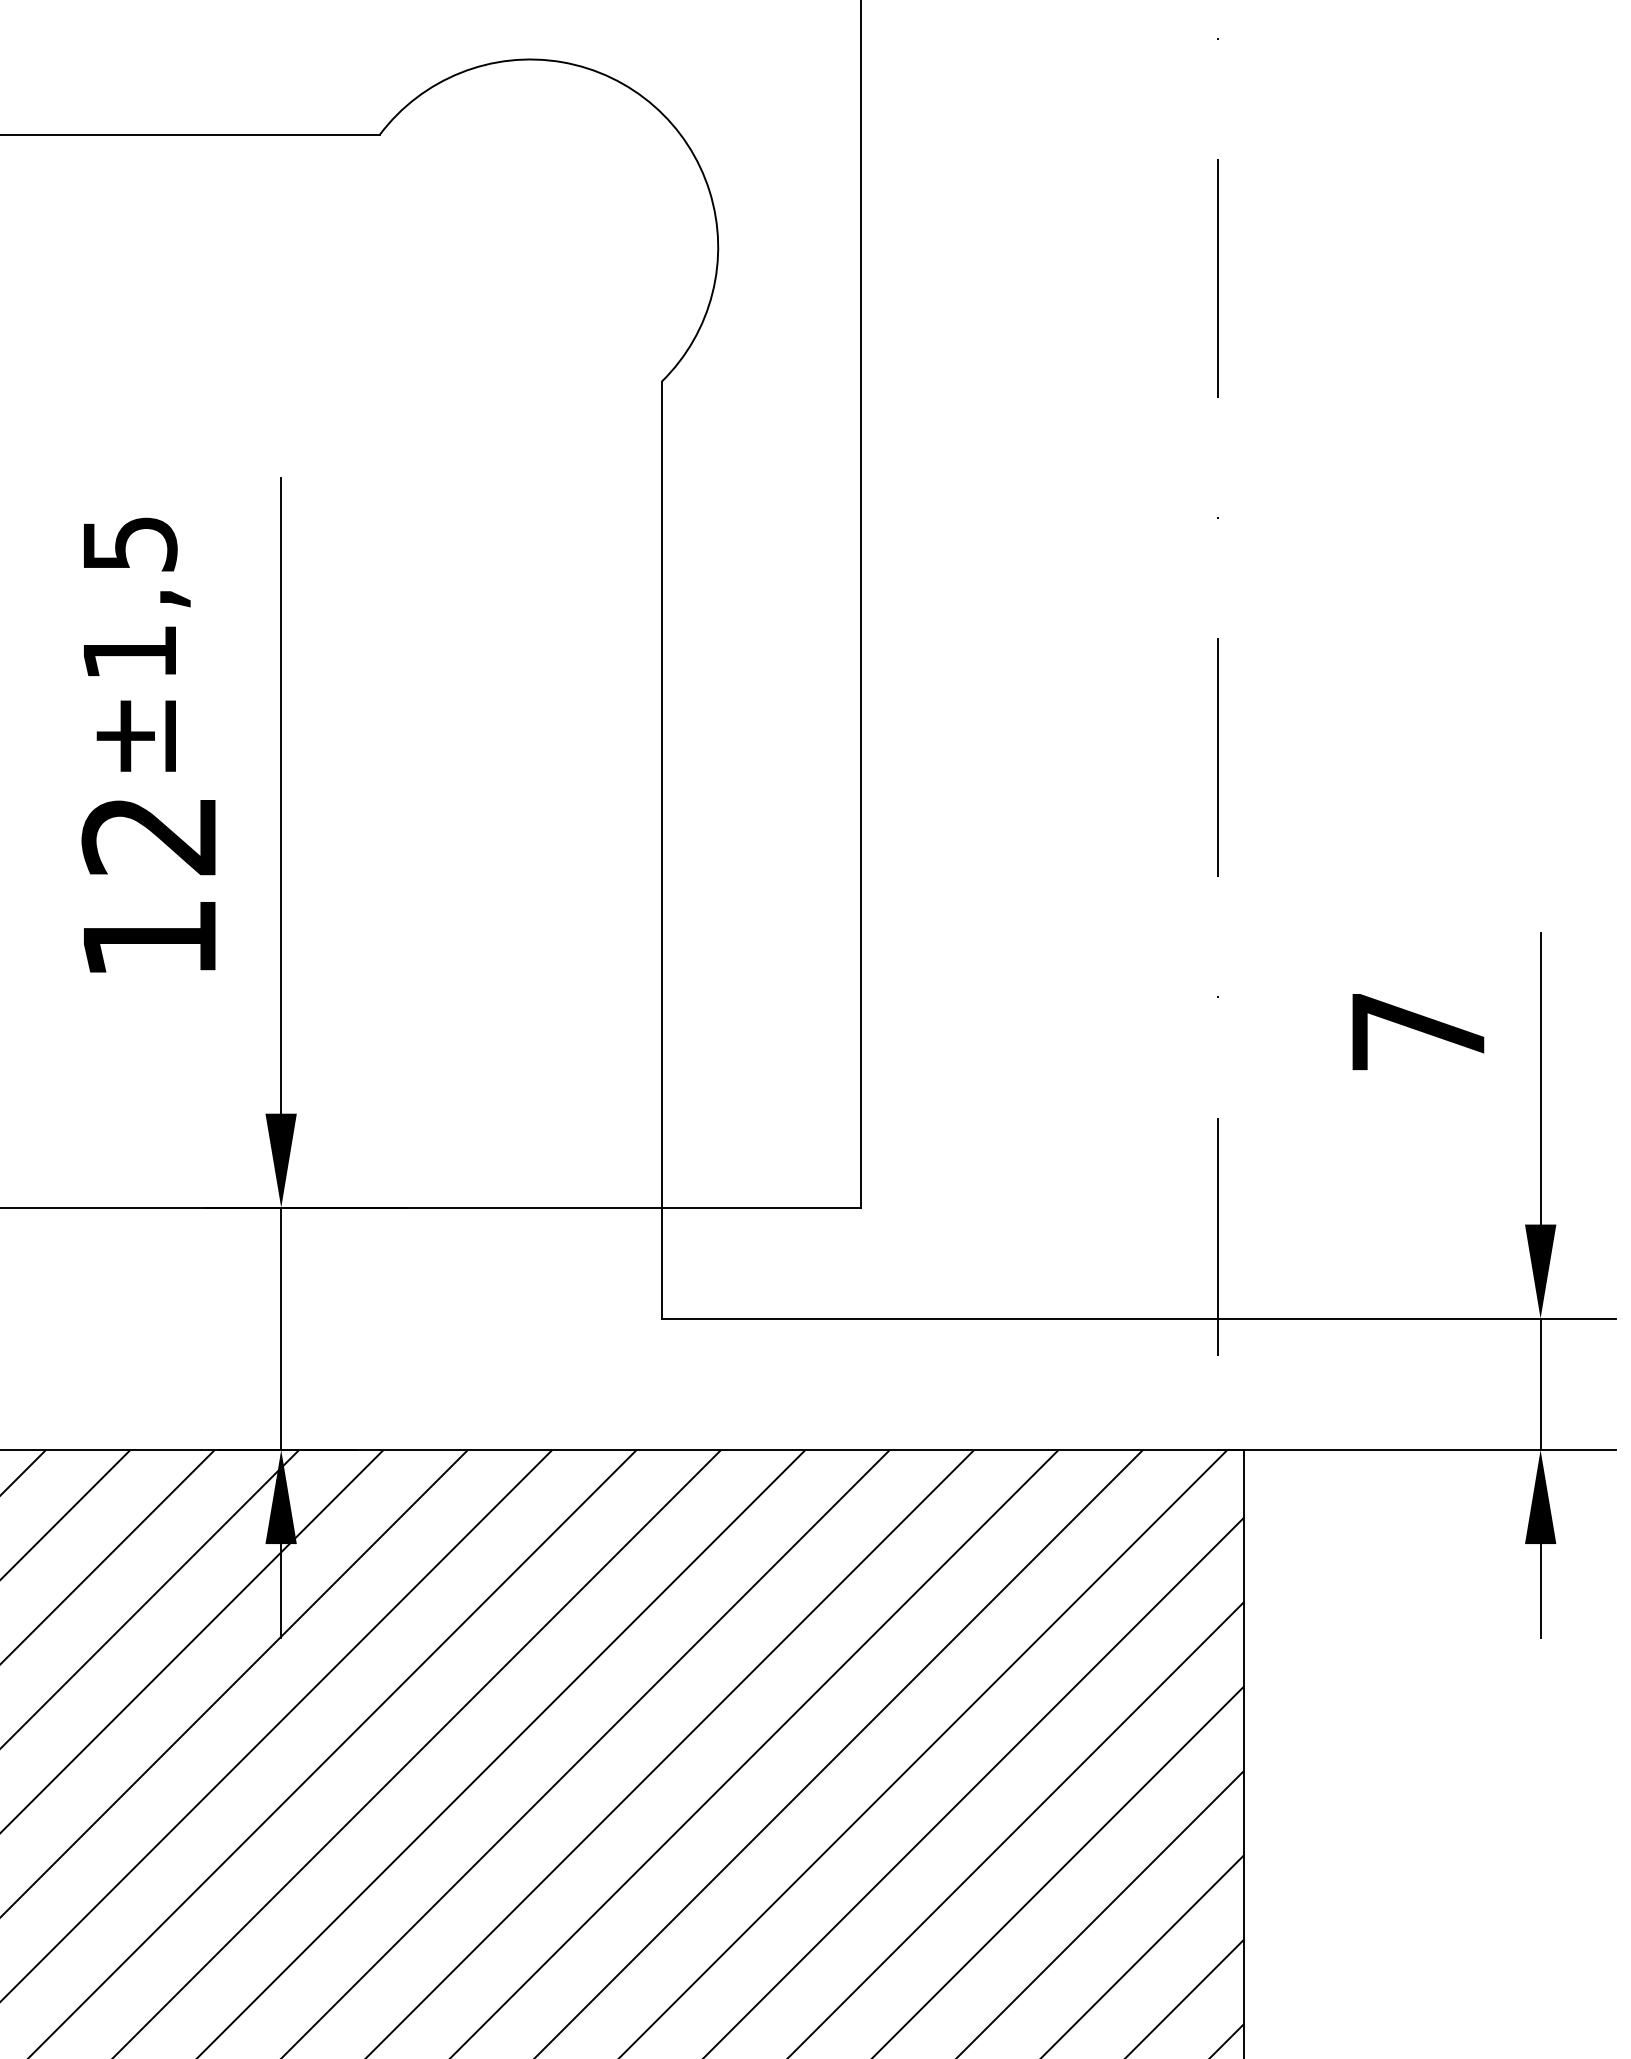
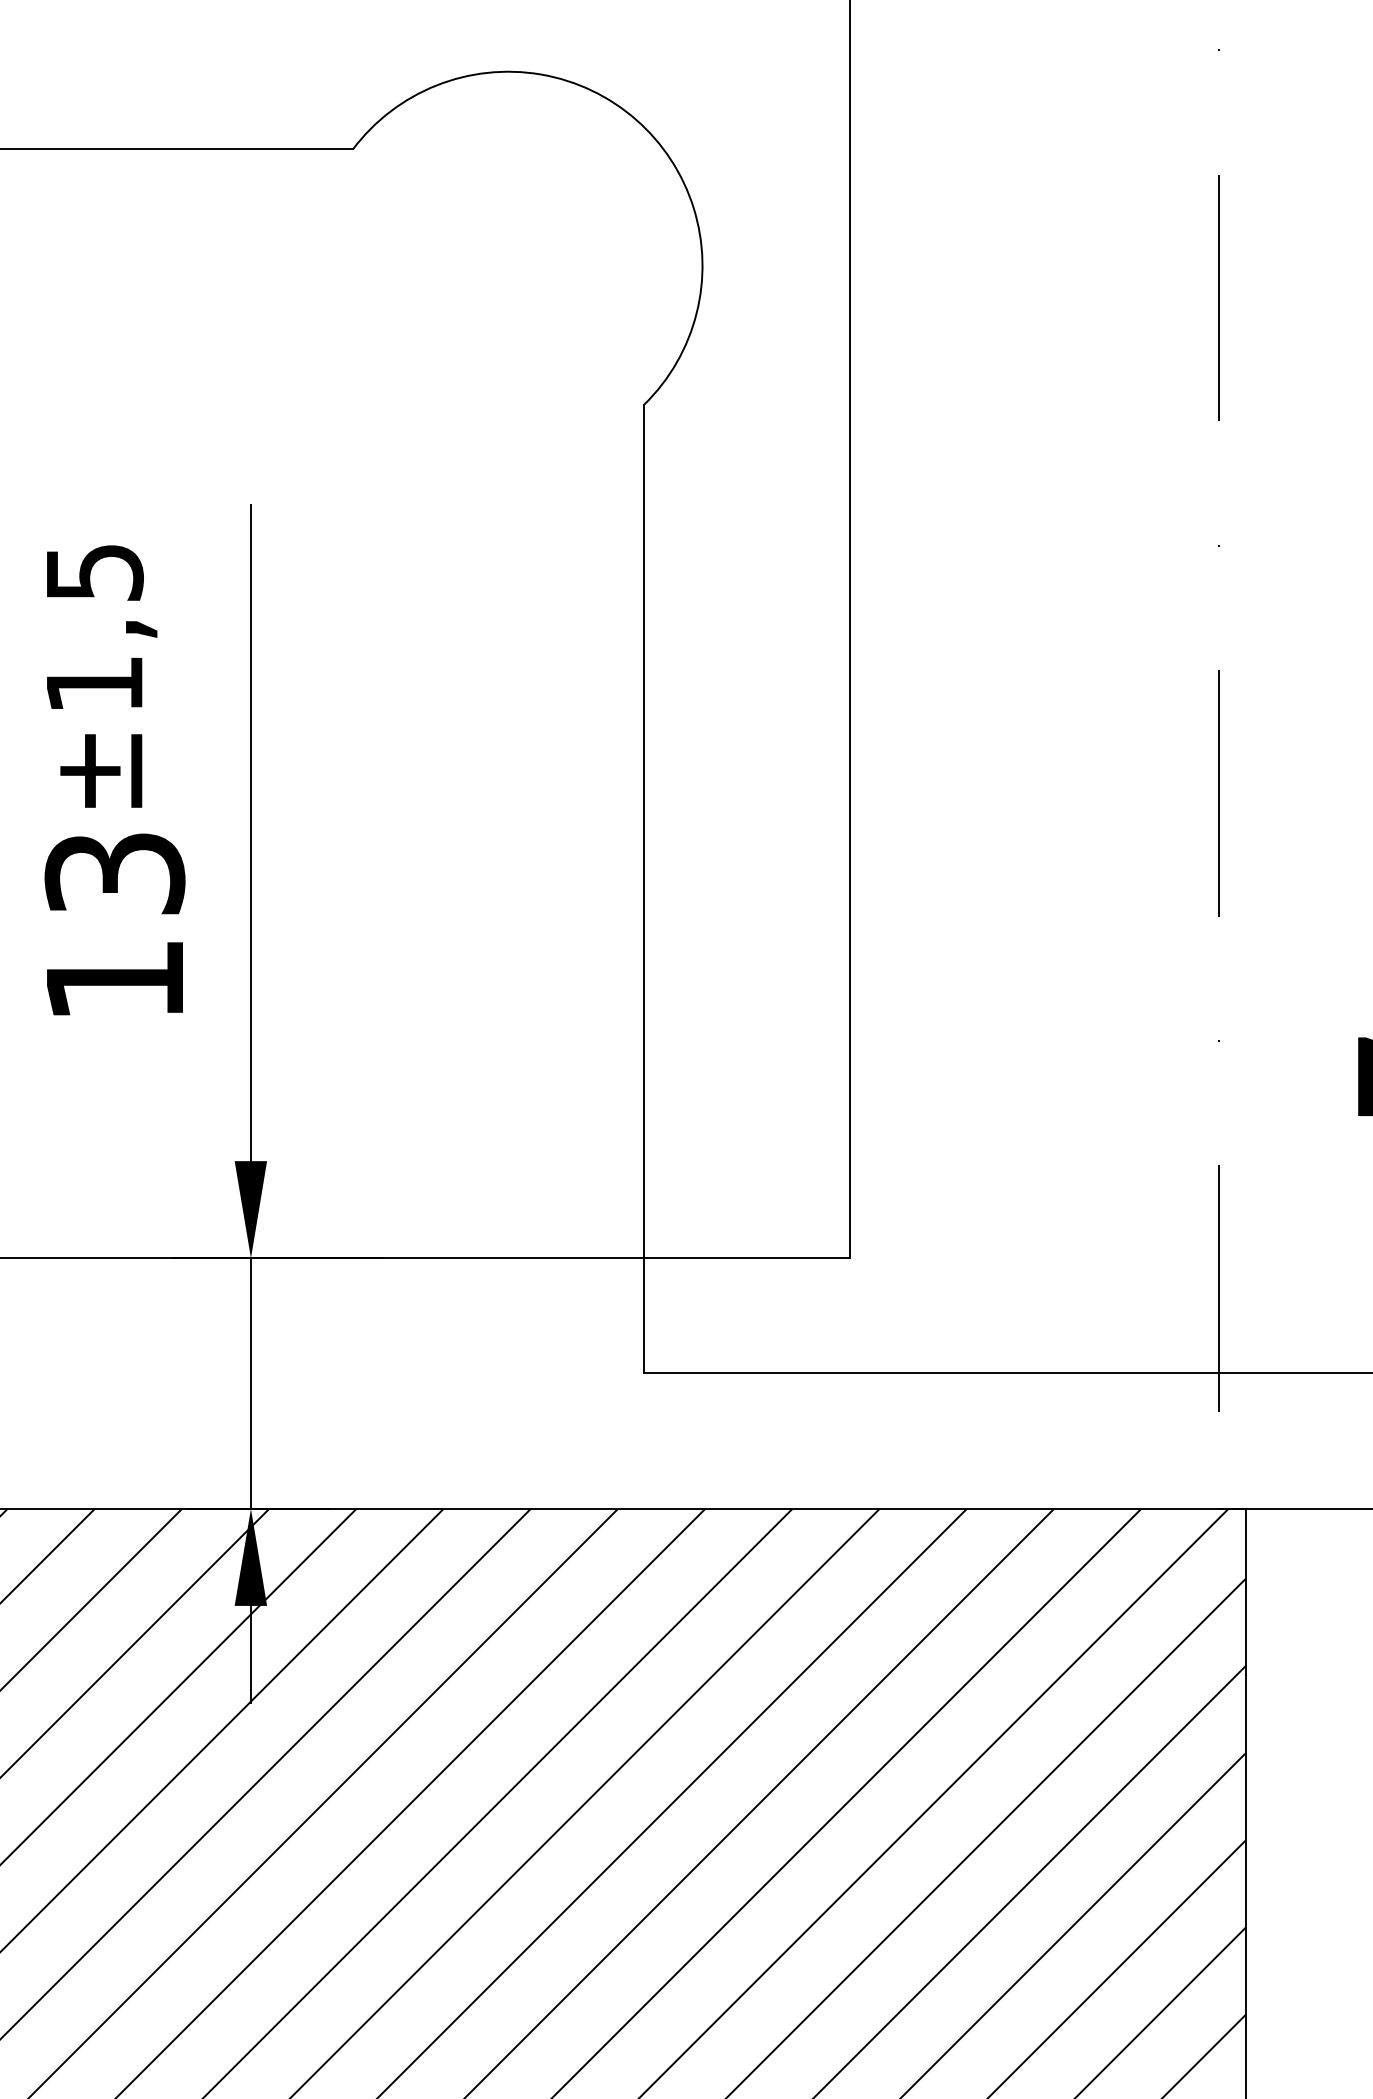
text: (149, 835) -> (114, 873), 12 -> 13

